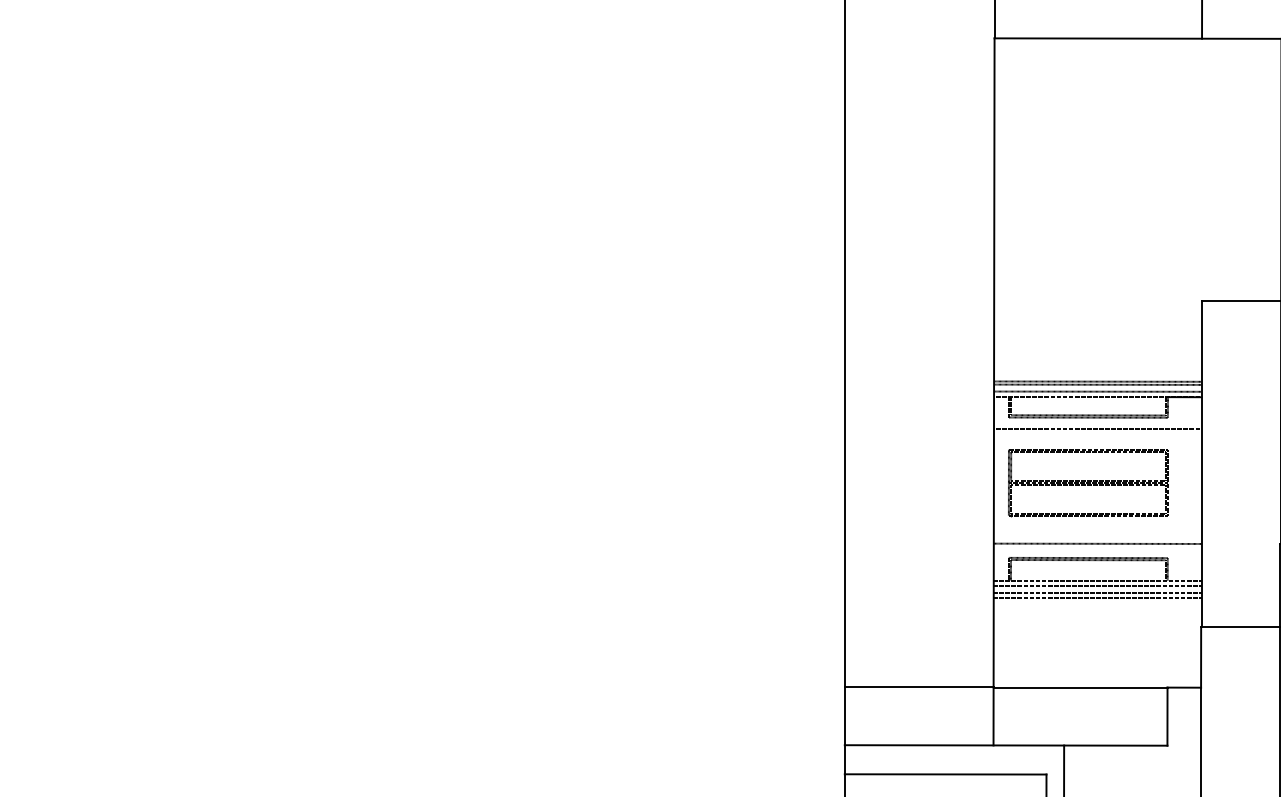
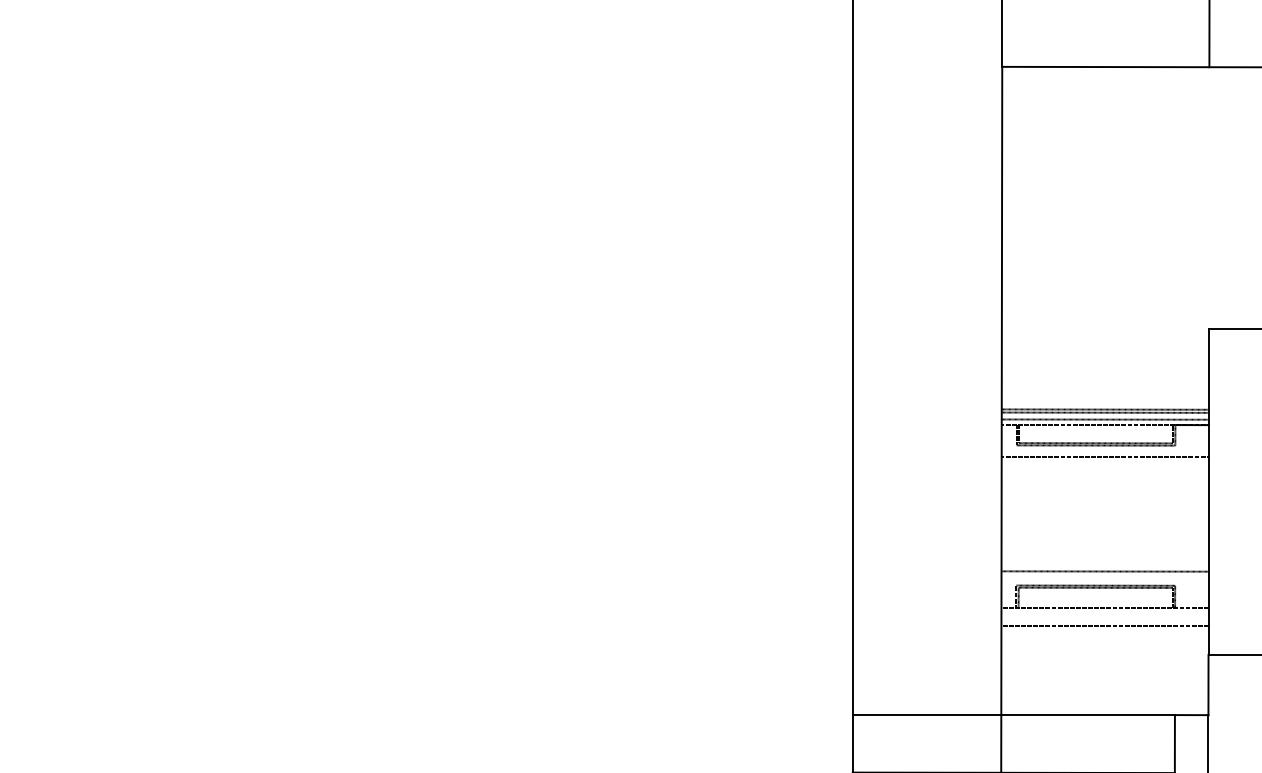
part: (1088, 483) -> (1096, 511), removed
line: (1097, 585) -> (1105, 613), removed
line: (1097, 592) -> (1105, 620), removed

